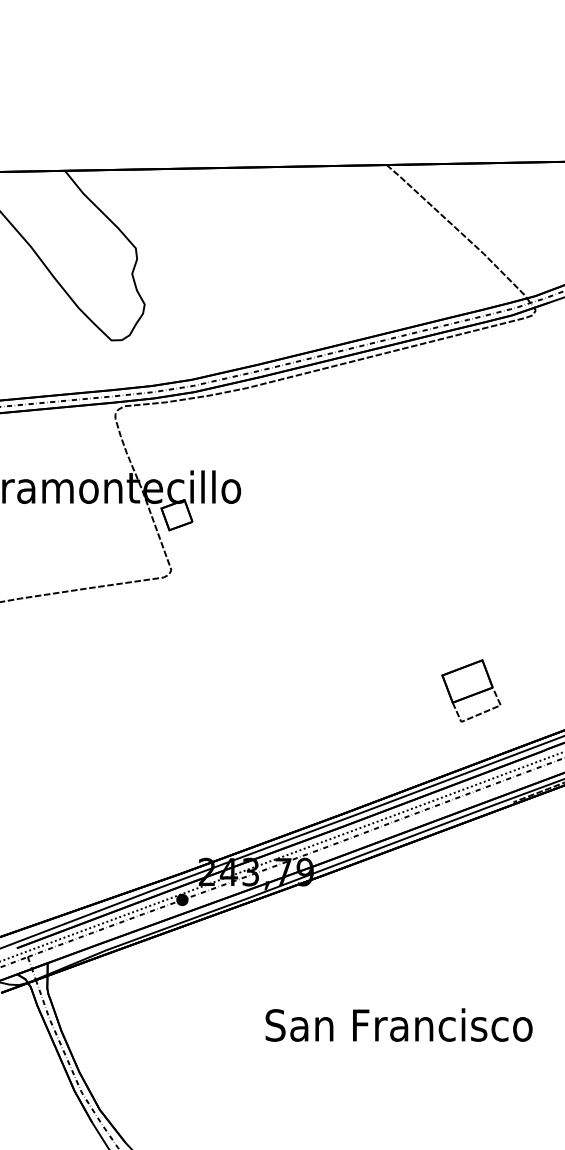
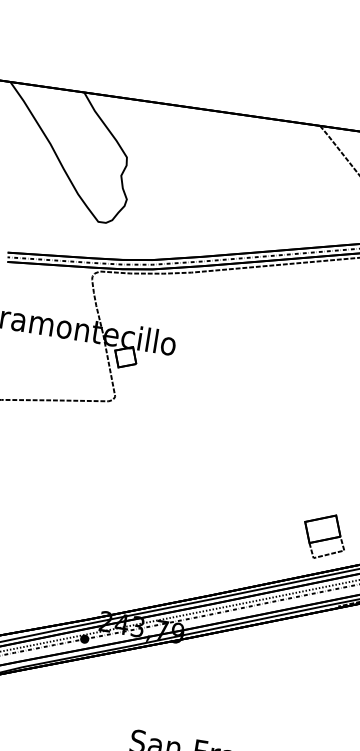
part: (471, 690) -> (324, 536), moved

